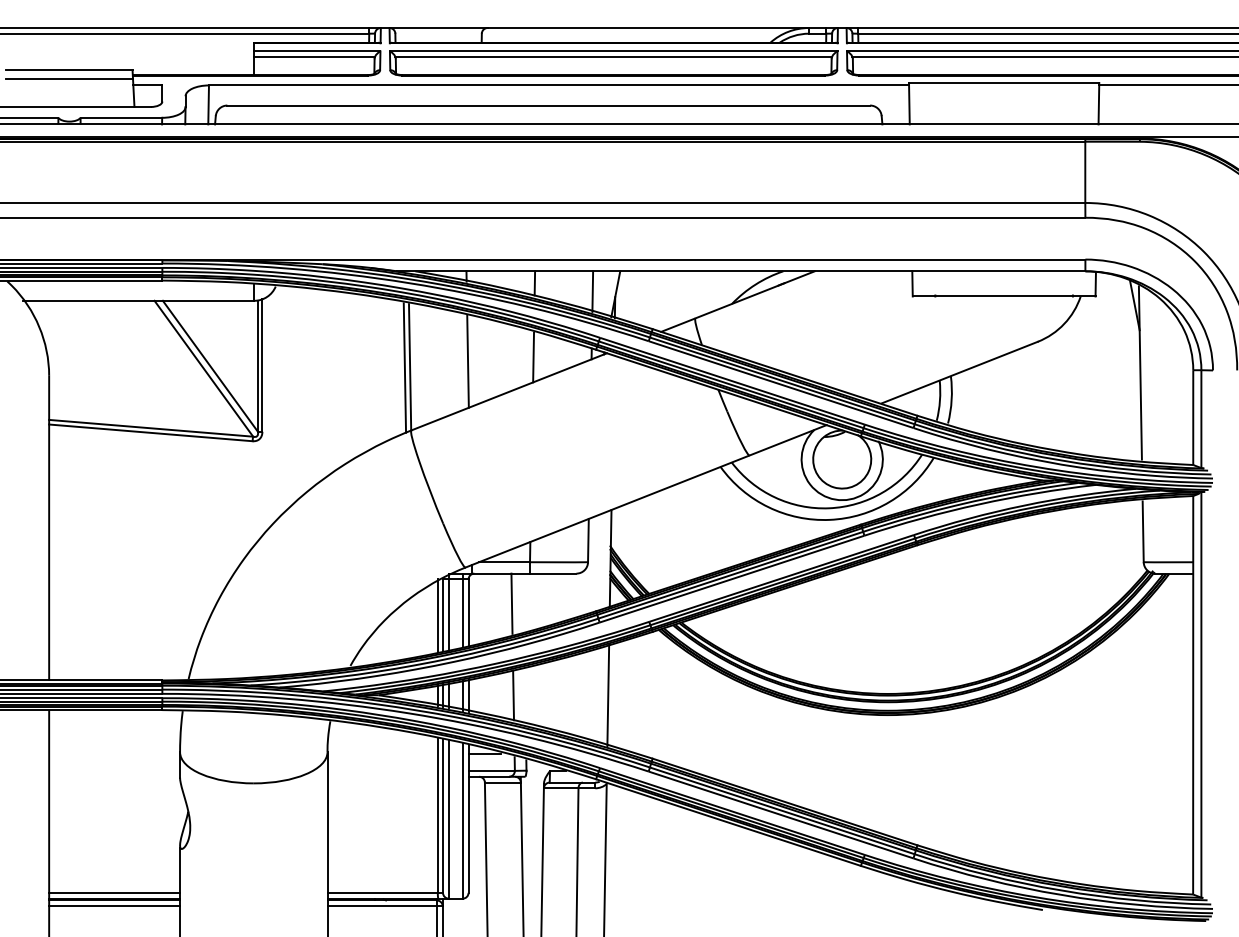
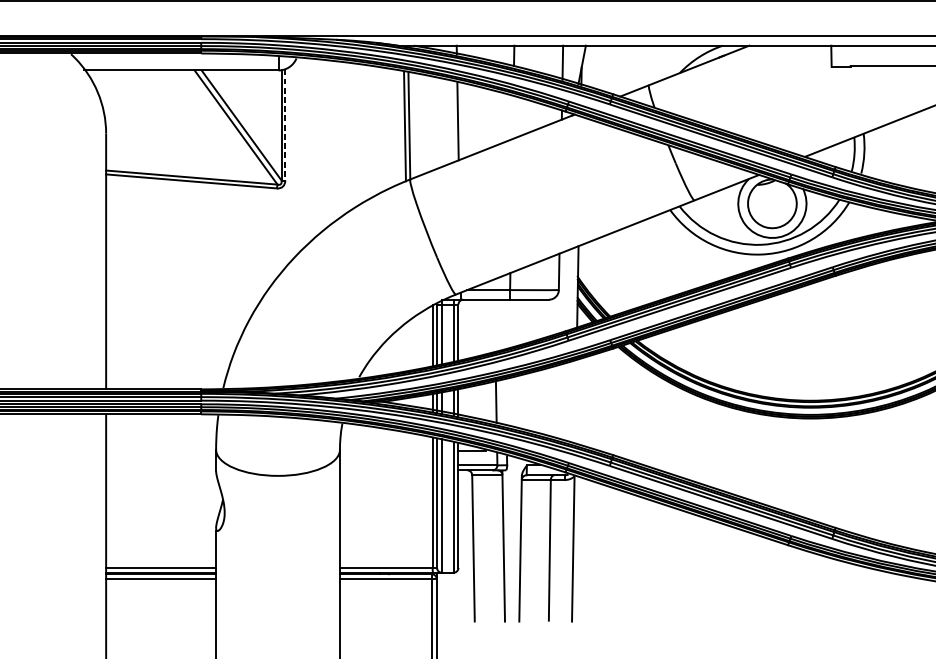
line: (533, 357) -> (513, 118), removed
line: (262, 366) -> (285, 125), solid -> dashed
line: (511, 603) -> (494, 324), removed
line: (608, 695) -> (576, 402), removed

